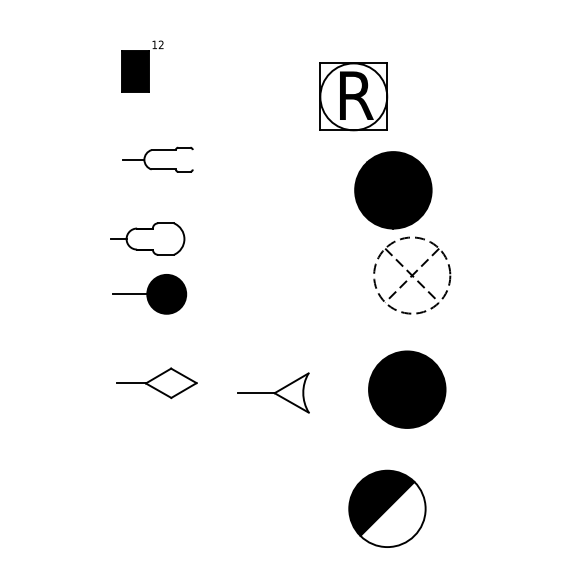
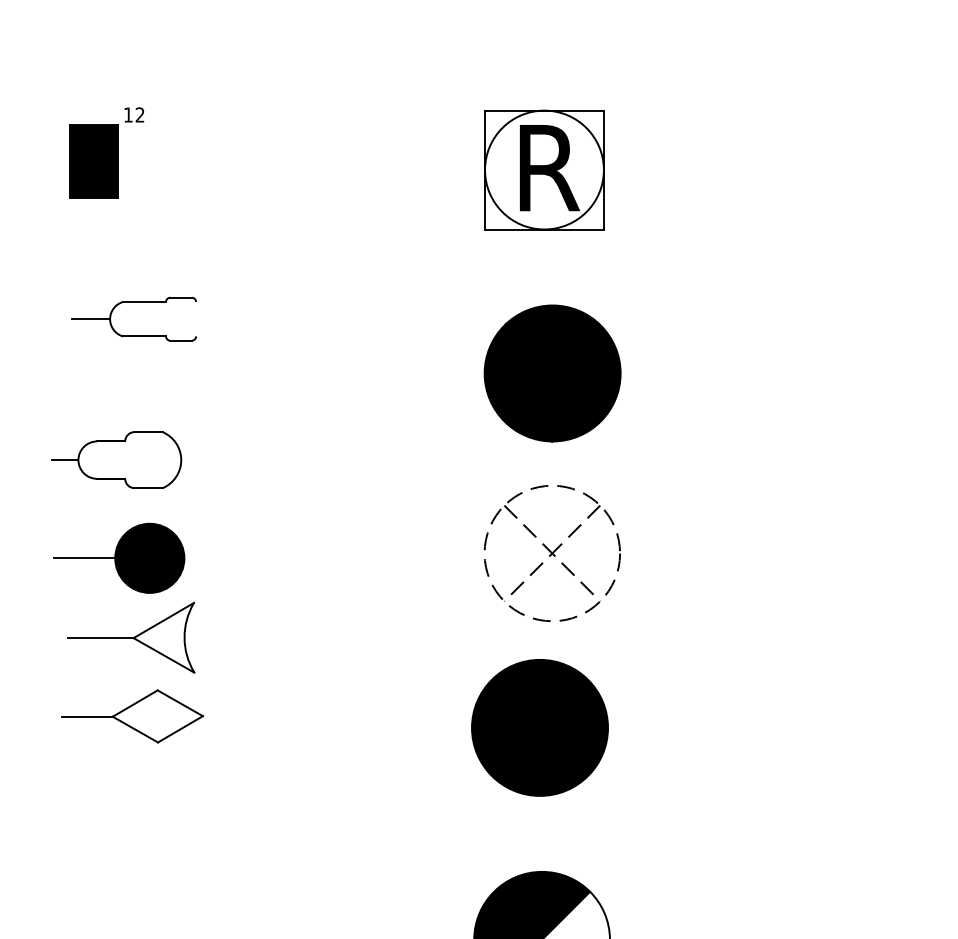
part: (353, 96) -> (543, 169), moved
part: (412, 275) -> (552, 553), moved
part: (407, 389) -> (540, 727), moved
part: (273, 392) -> (131, 636), moved

